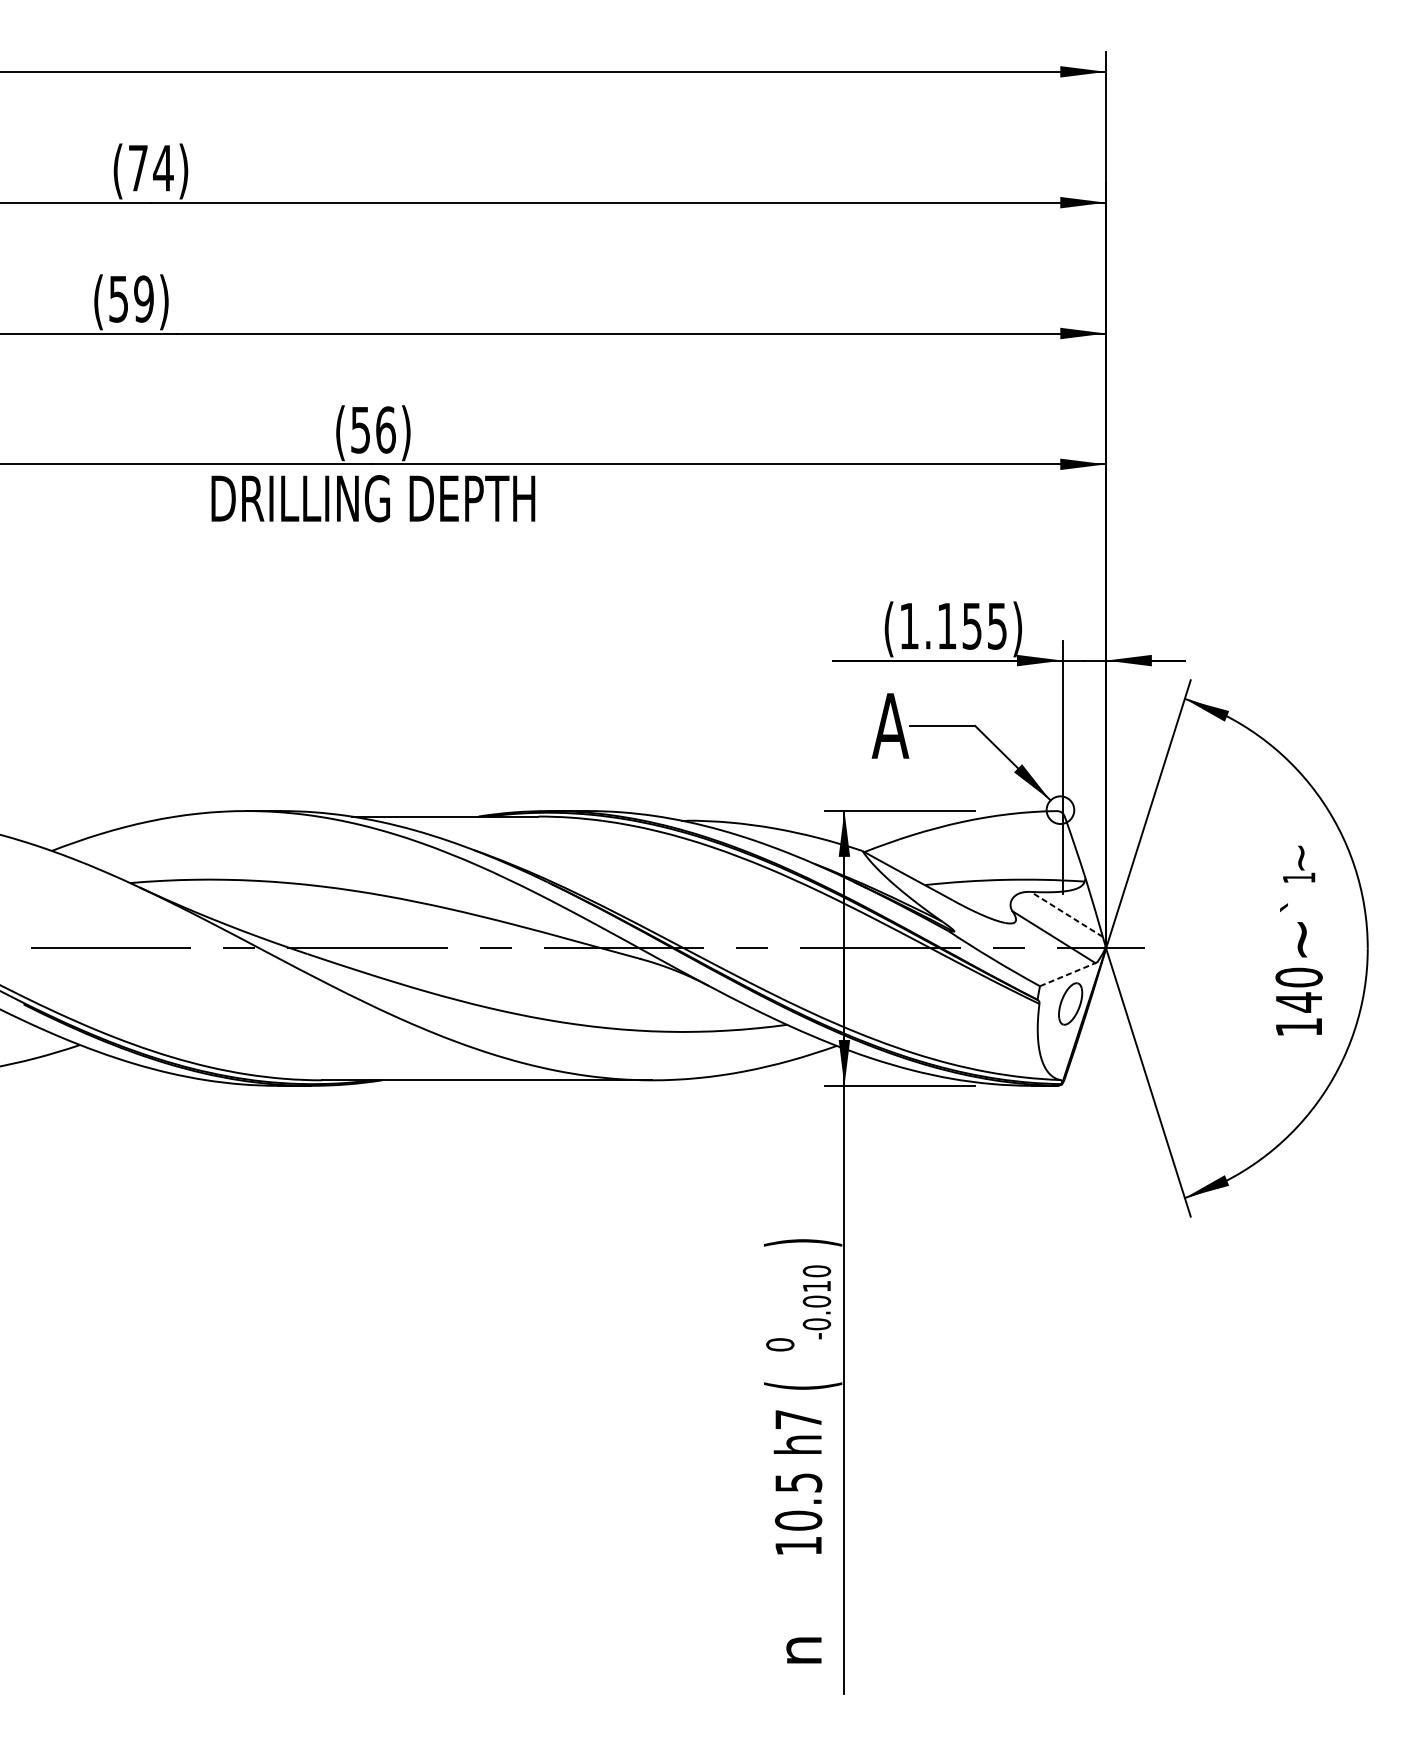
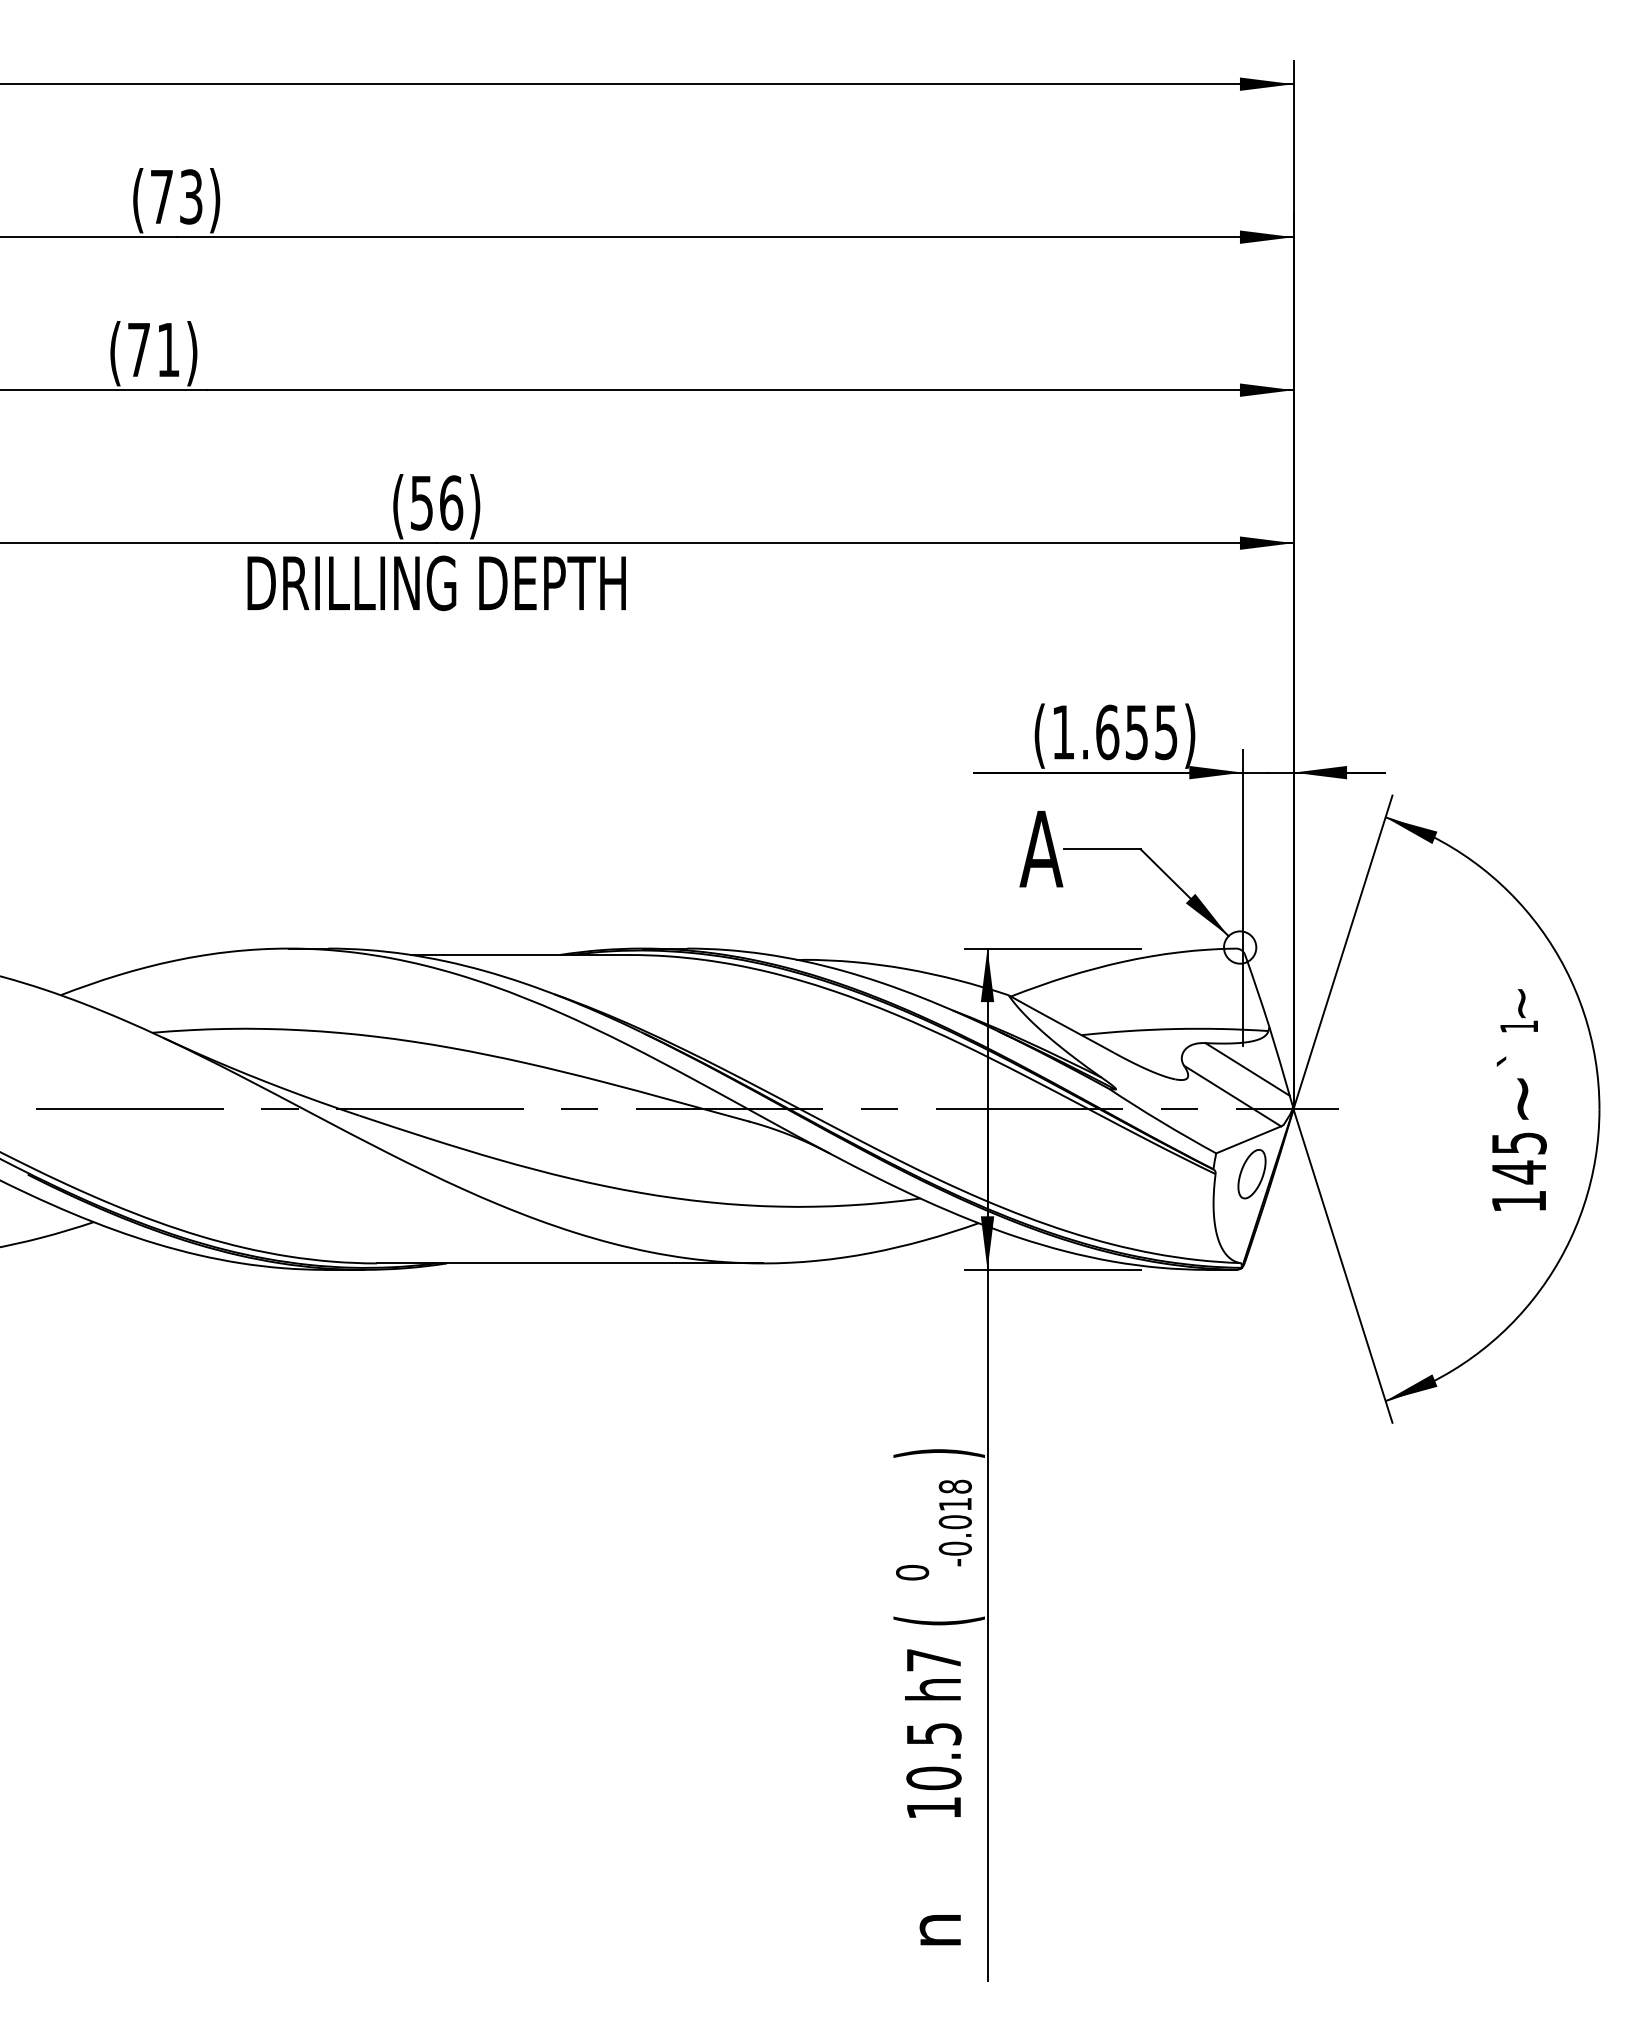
text: (163, 167) -> (191, 196), (74) -> (73)
text: (131, 298) -> (153, 349), (59) -> (71)
text: (947, 626) -> (1107, 732), (1.155) -> (1.655)
line: (1066, 914) -> (1247, 1069), dashed -> solid
line: (1068, 974) -> (1249, 1139), dashed -> solid
text: (1298, 976) -> (1518, 1142), 140 -> 145
text: (817, 1271) -> (955, 1486), -0.010 -> -0.018

